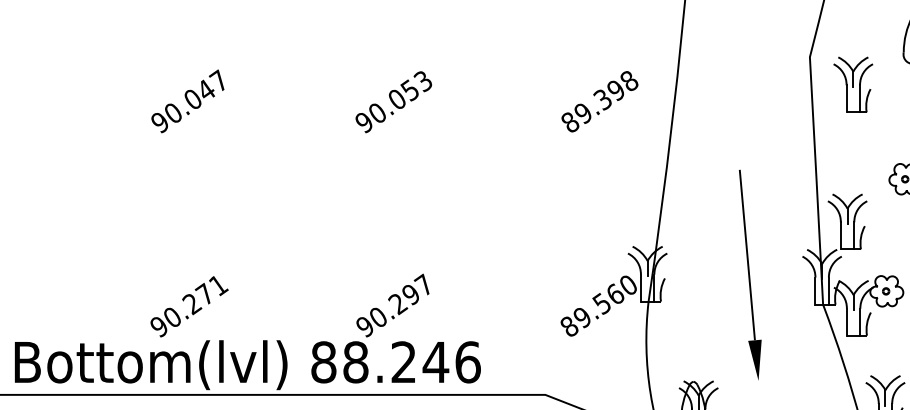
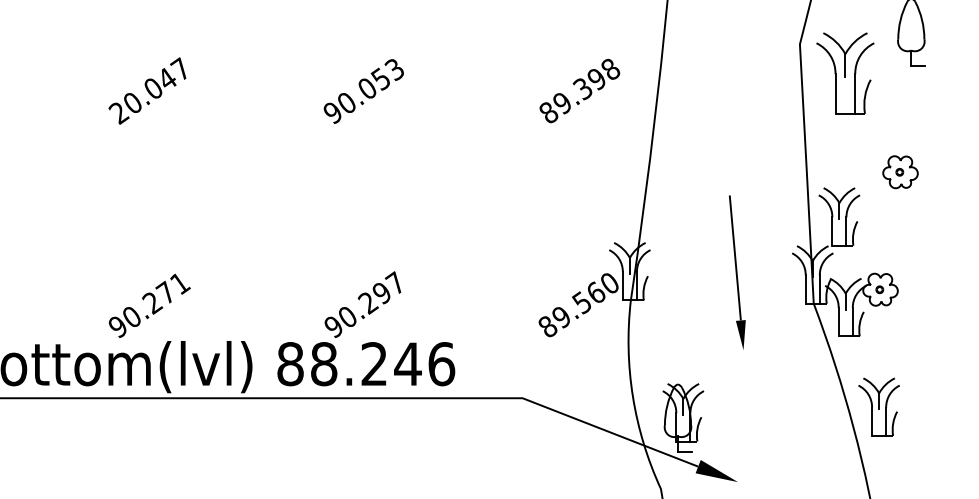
part: (853, 84) -> (845, 72), size x1.4
text: (159, 123) -> (118, 113), 90.047 -> 20.047
part: (750, 274) -> (737, 272), size x0.7

